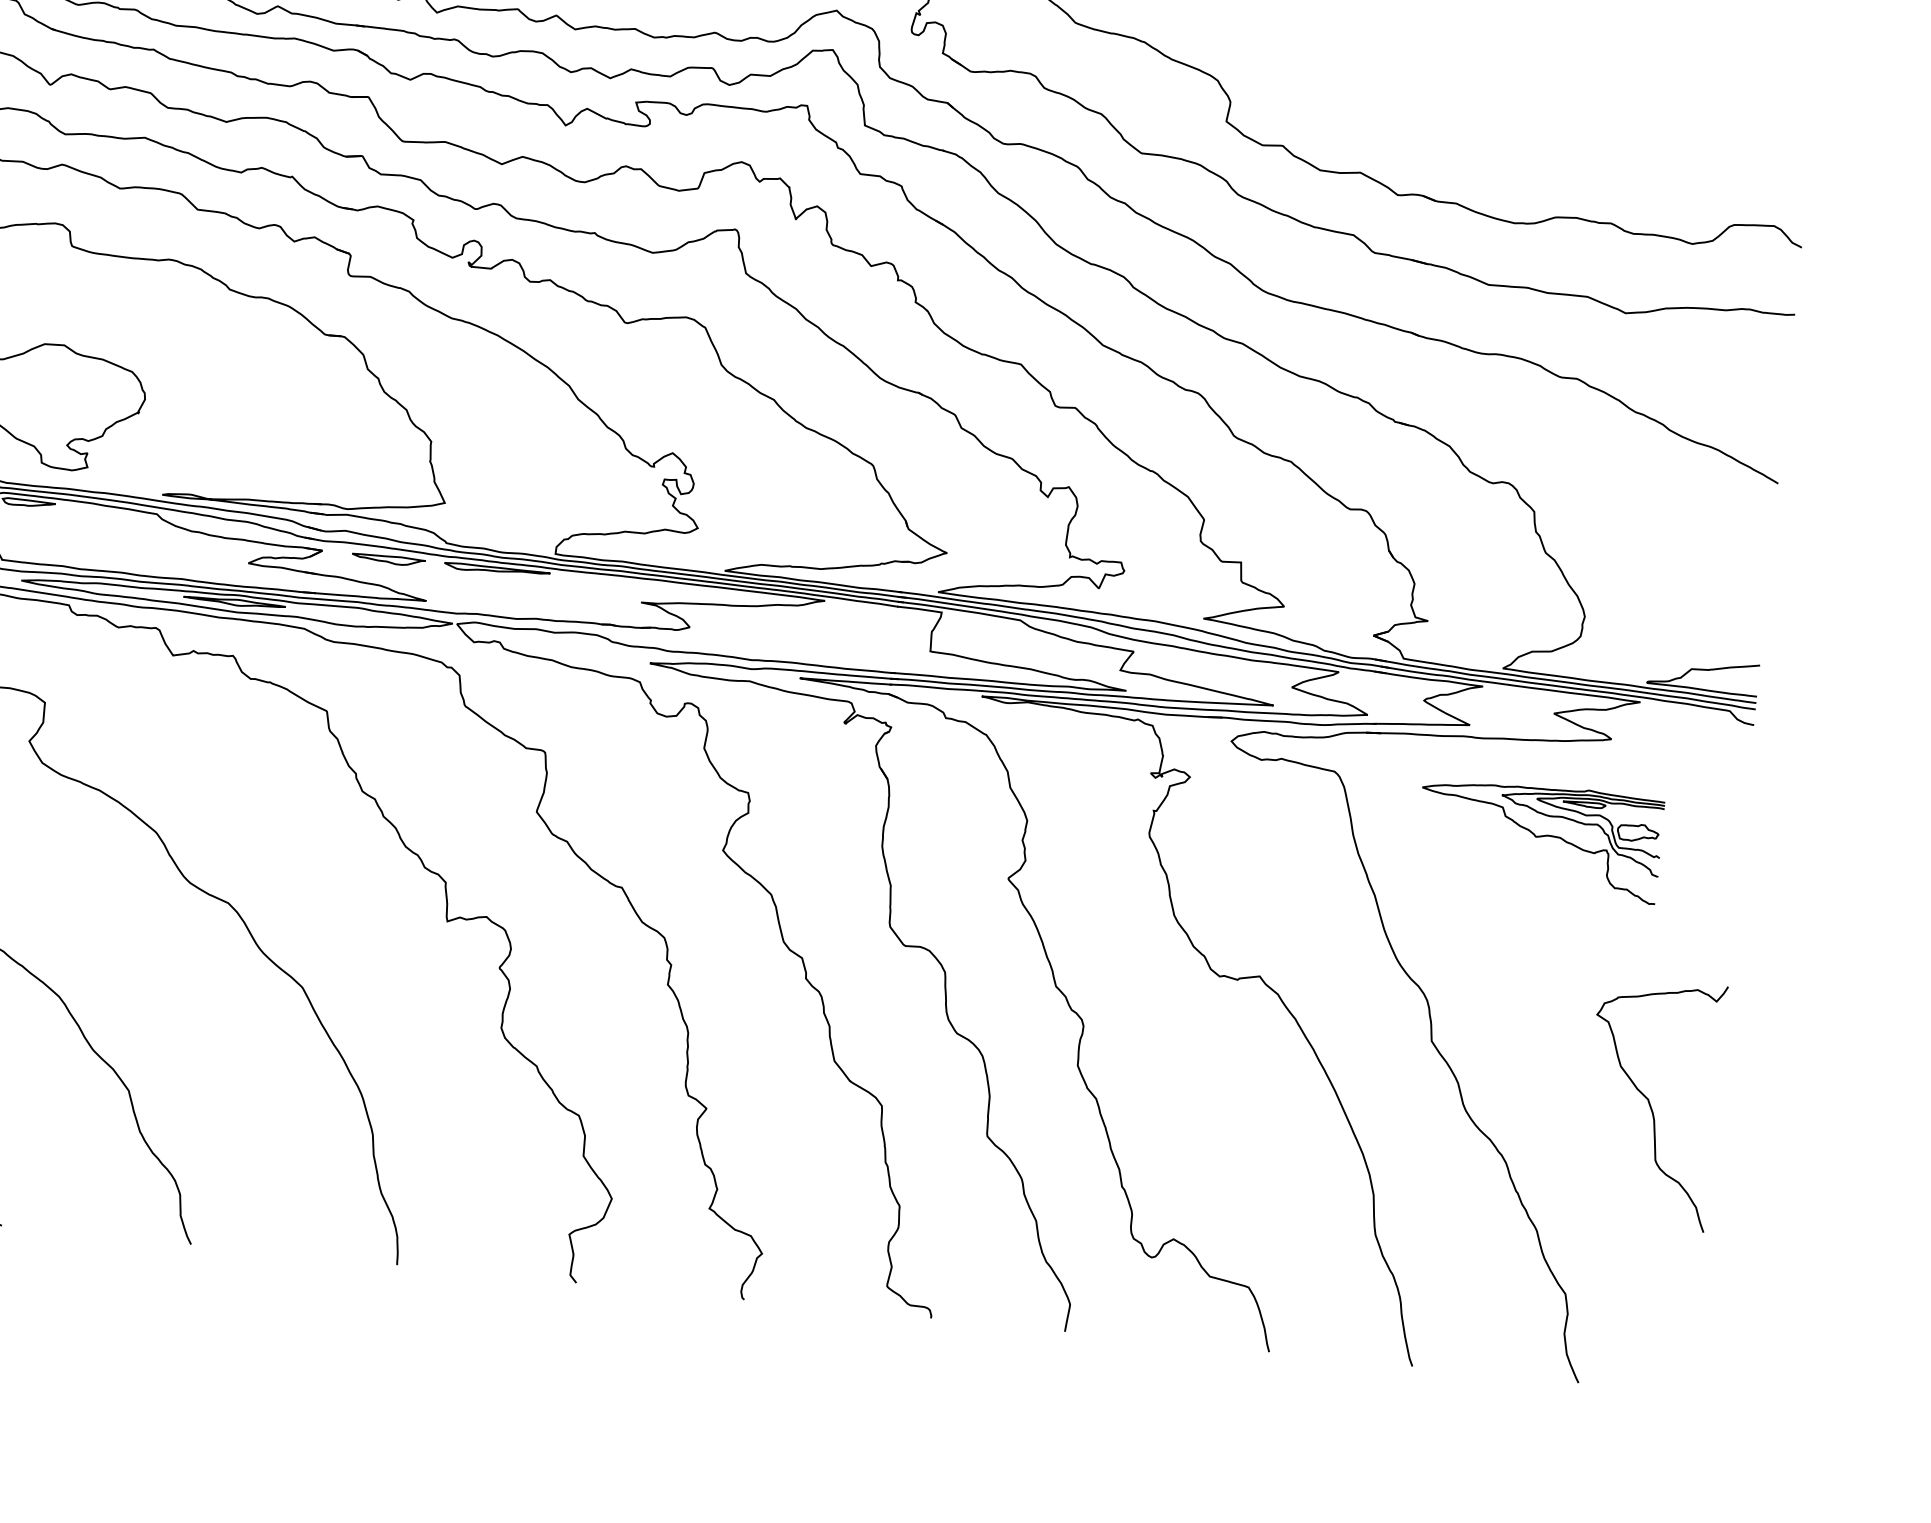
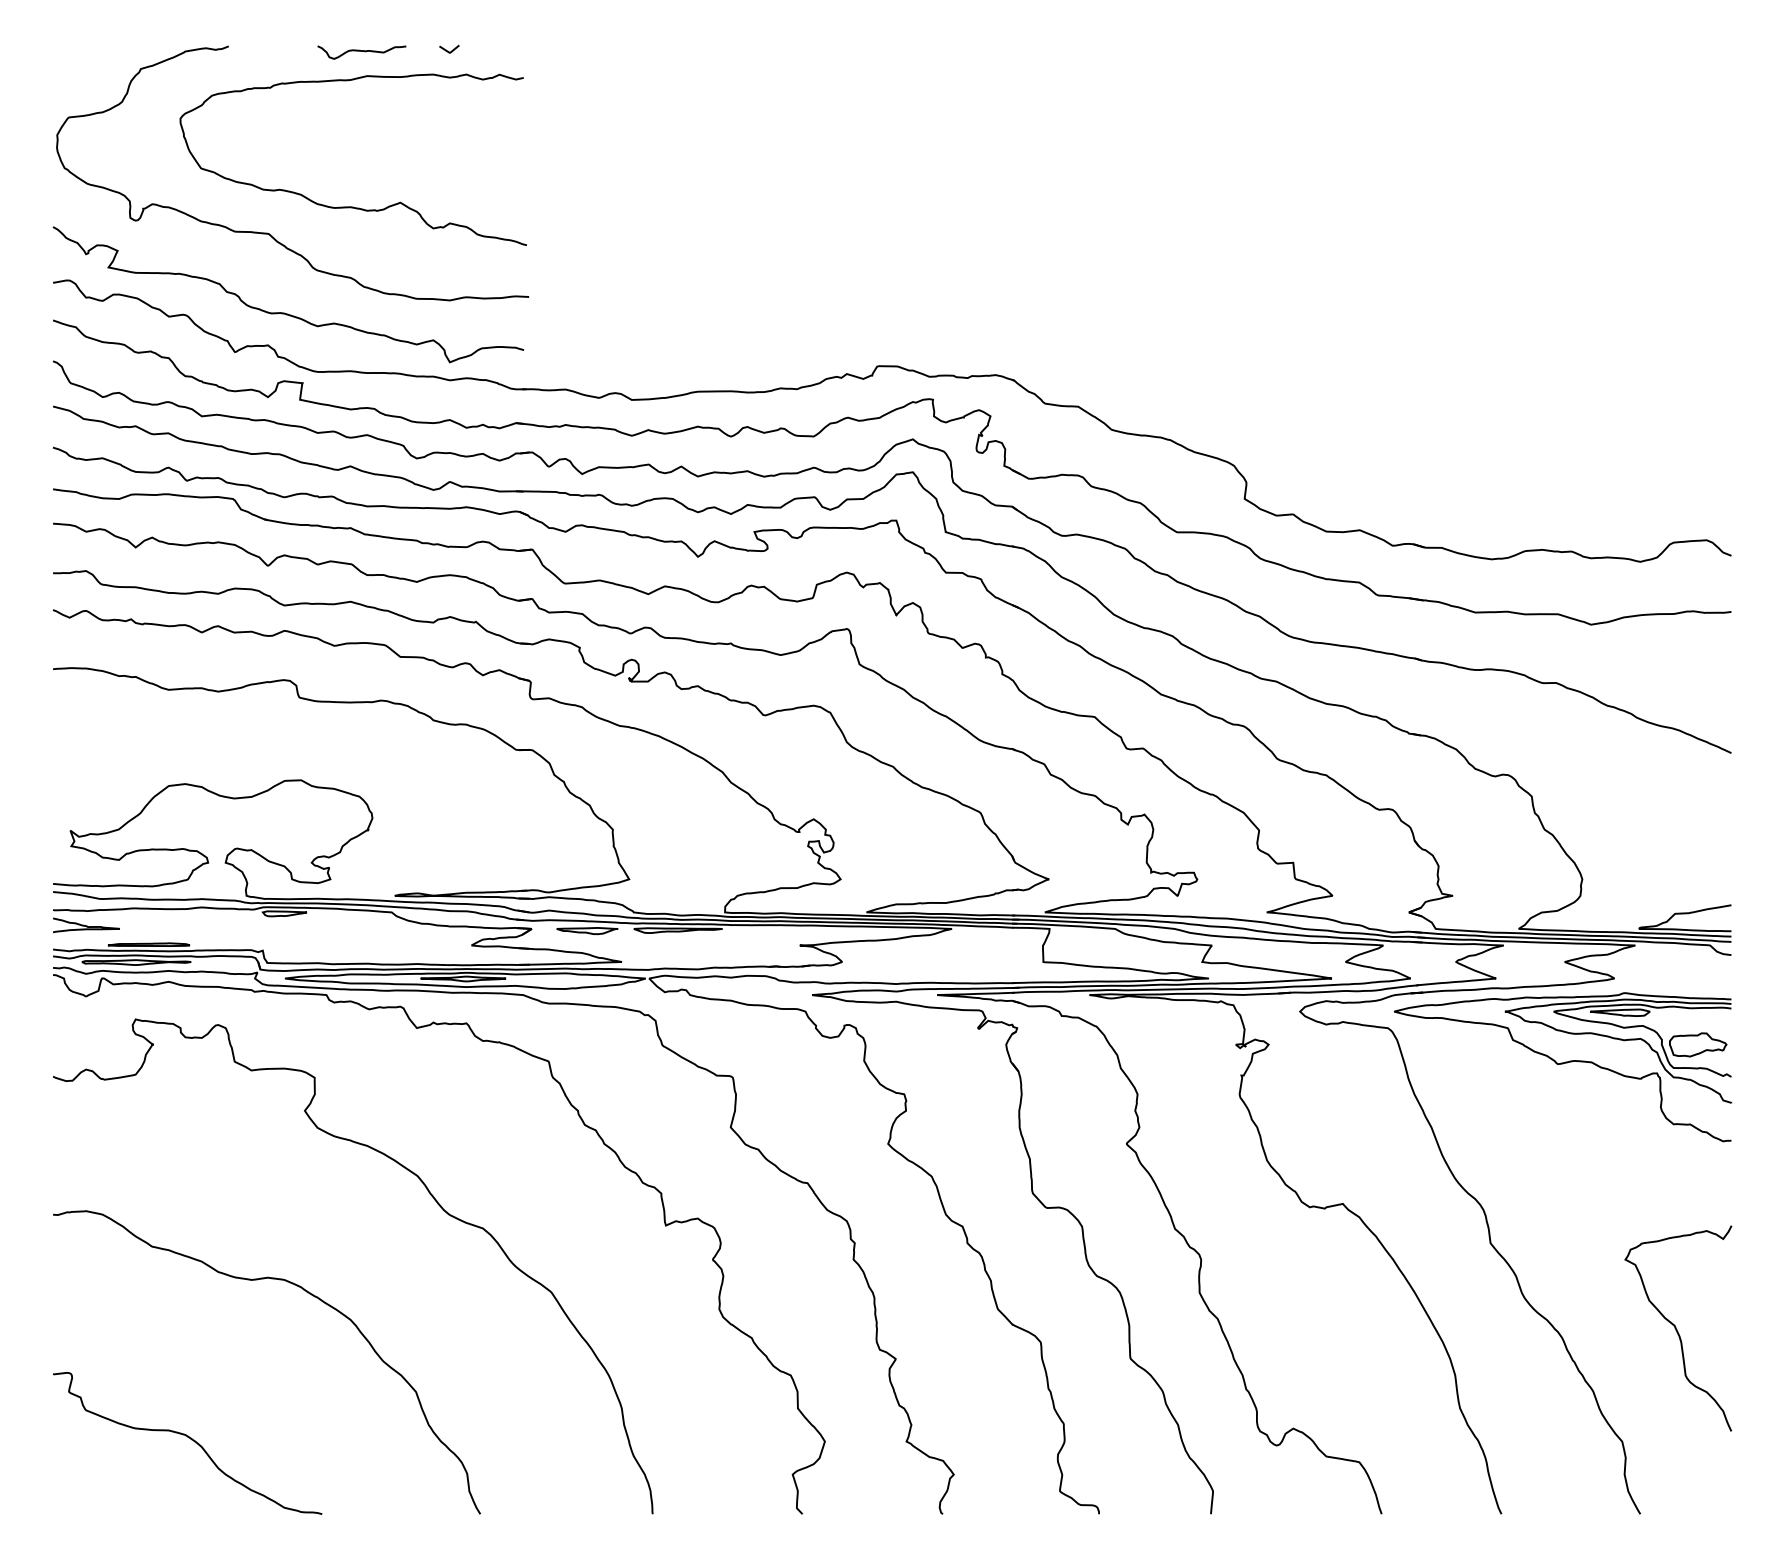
part: (1539, 839) -> (1563, 1067), size x1.67
curve: (1651, 1104) -> (1677, 1329), moved

